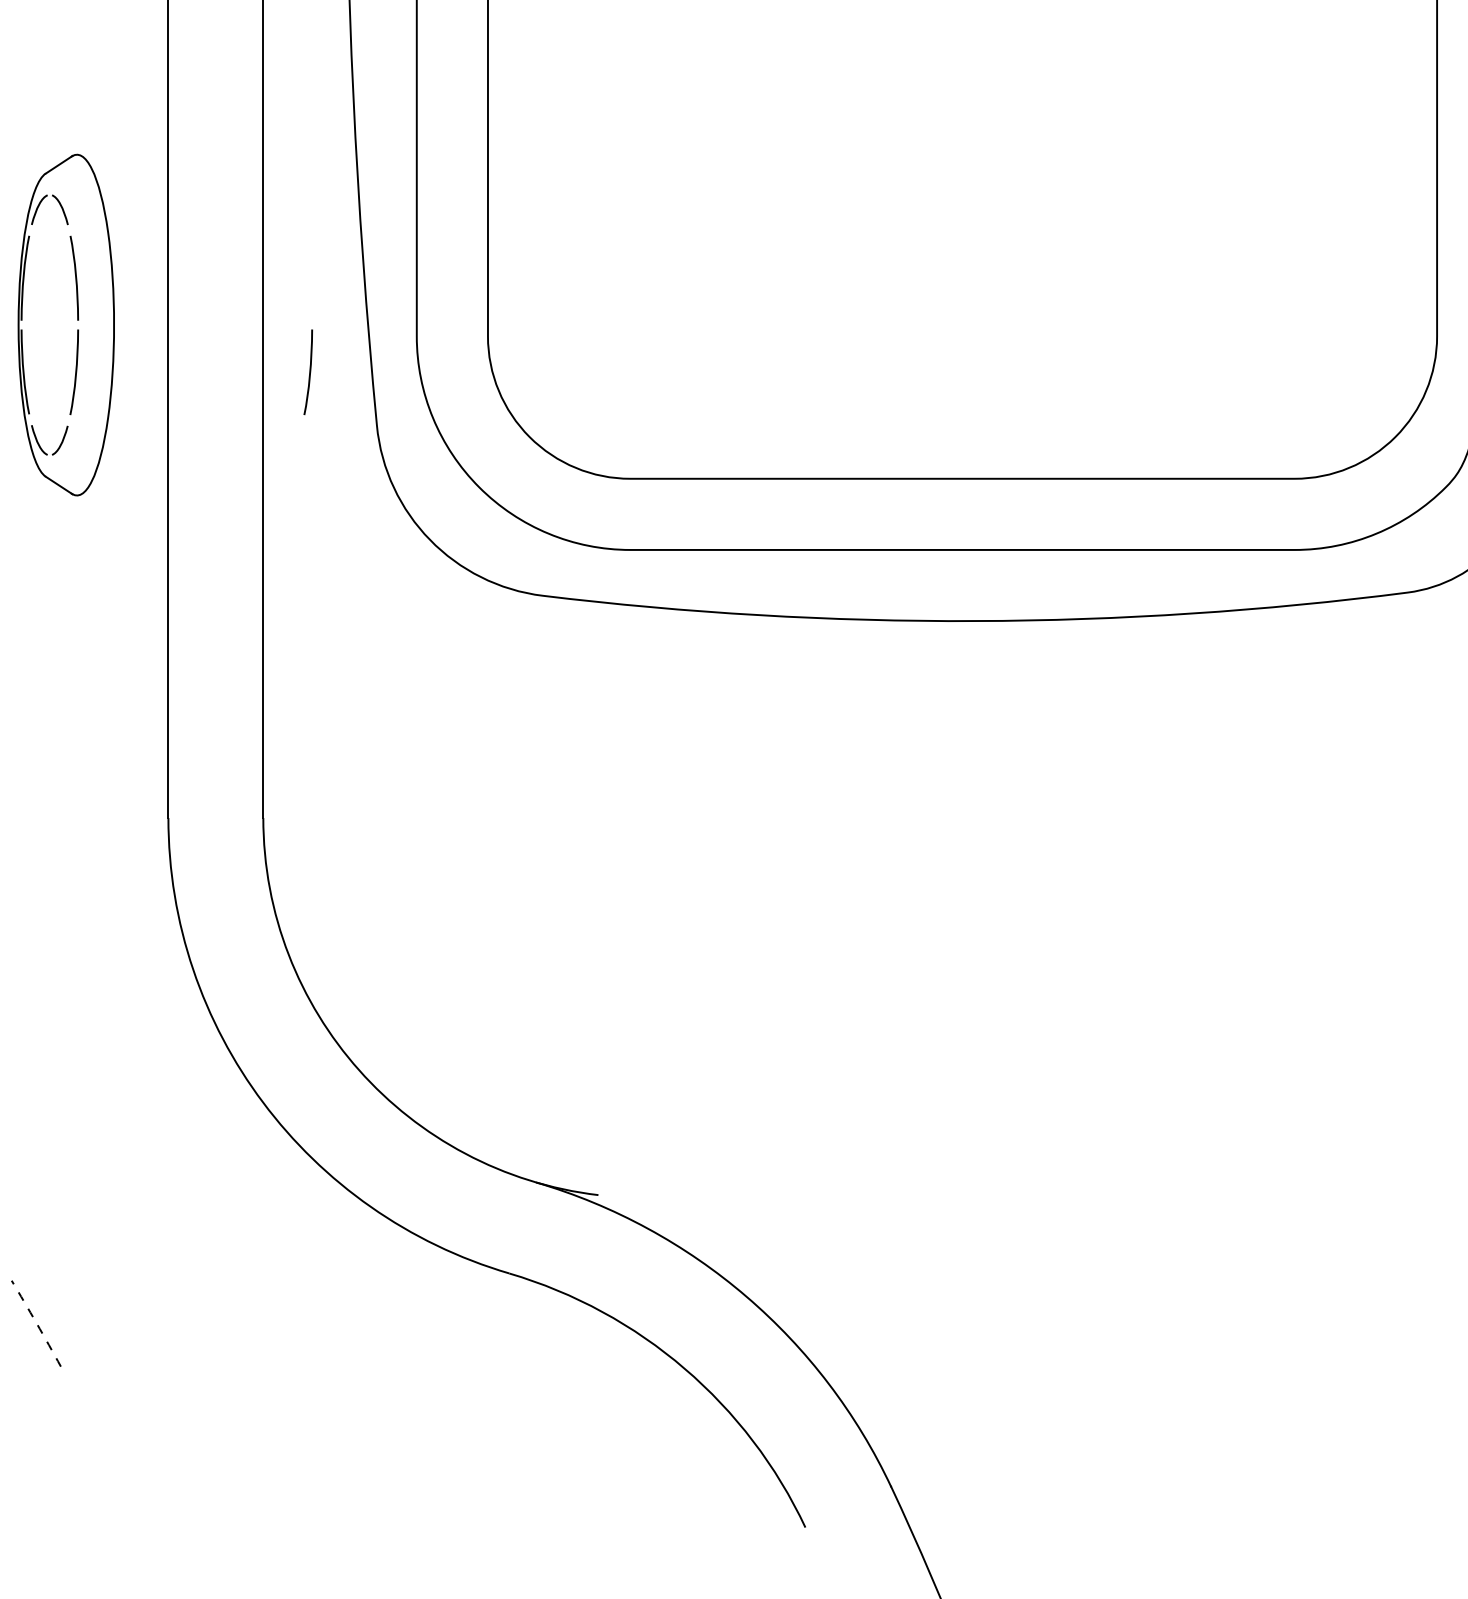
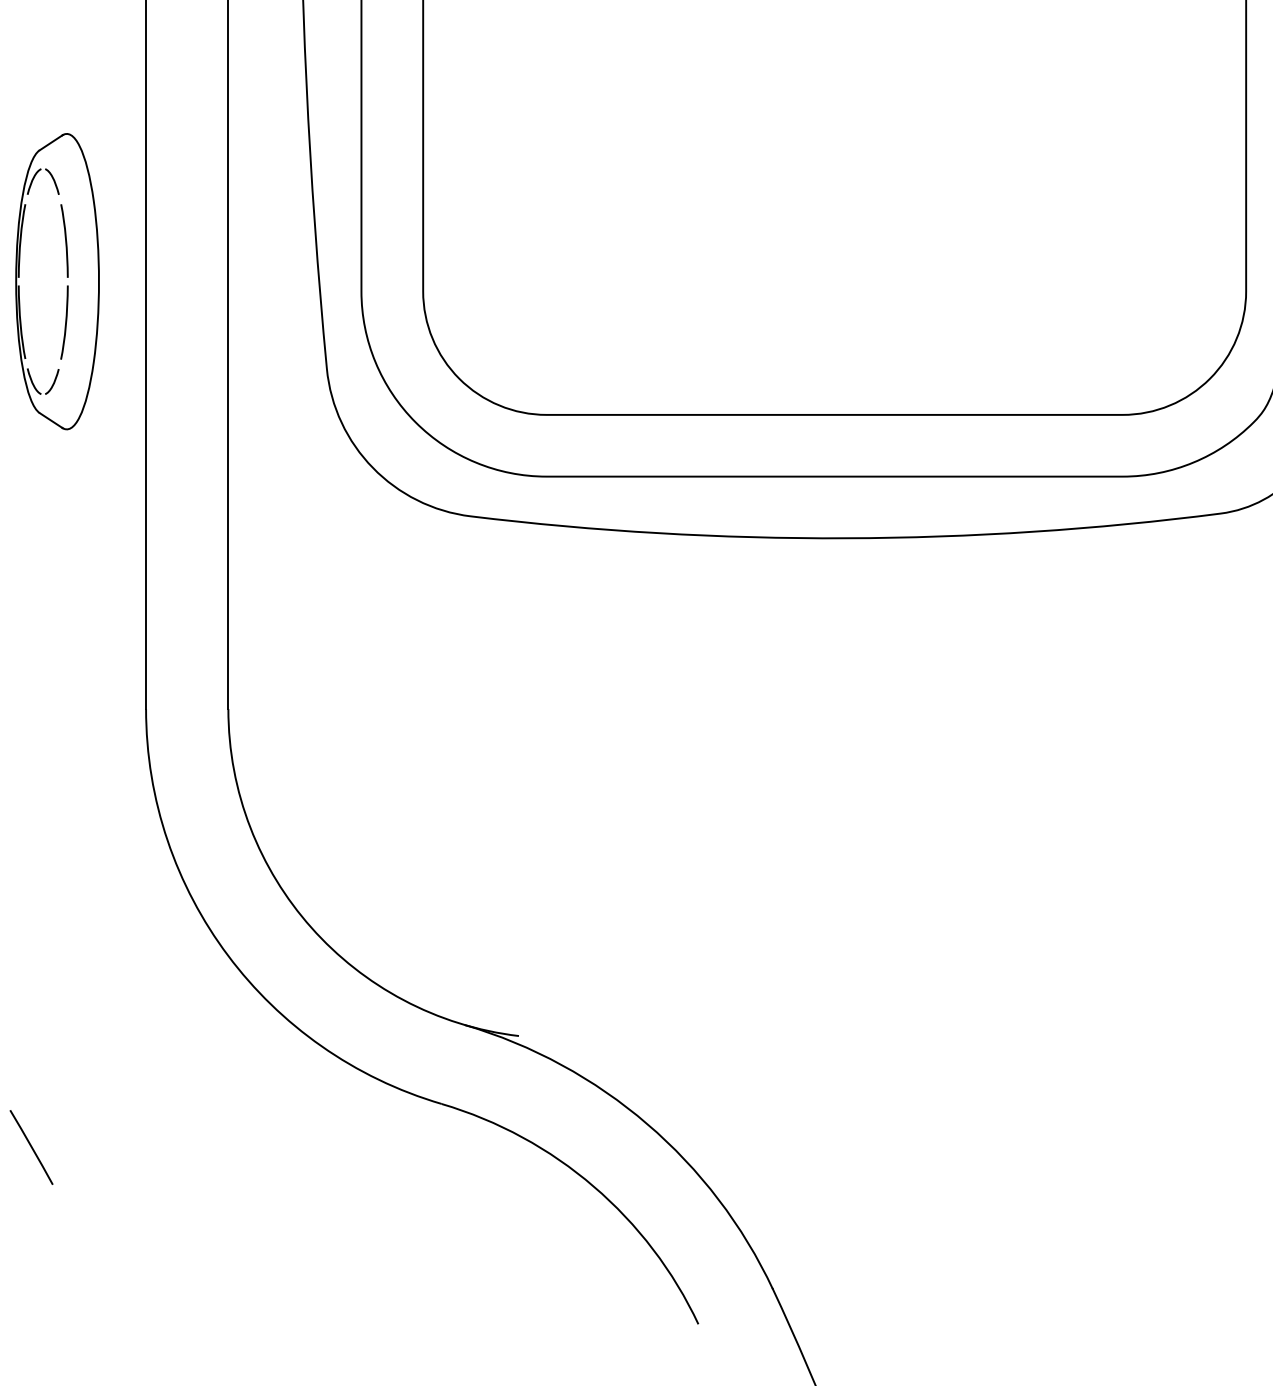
curve: (309, 372) -> (268, 322), removed
arc: (36, 1323) -> (31, 1147), dashed -> solid

